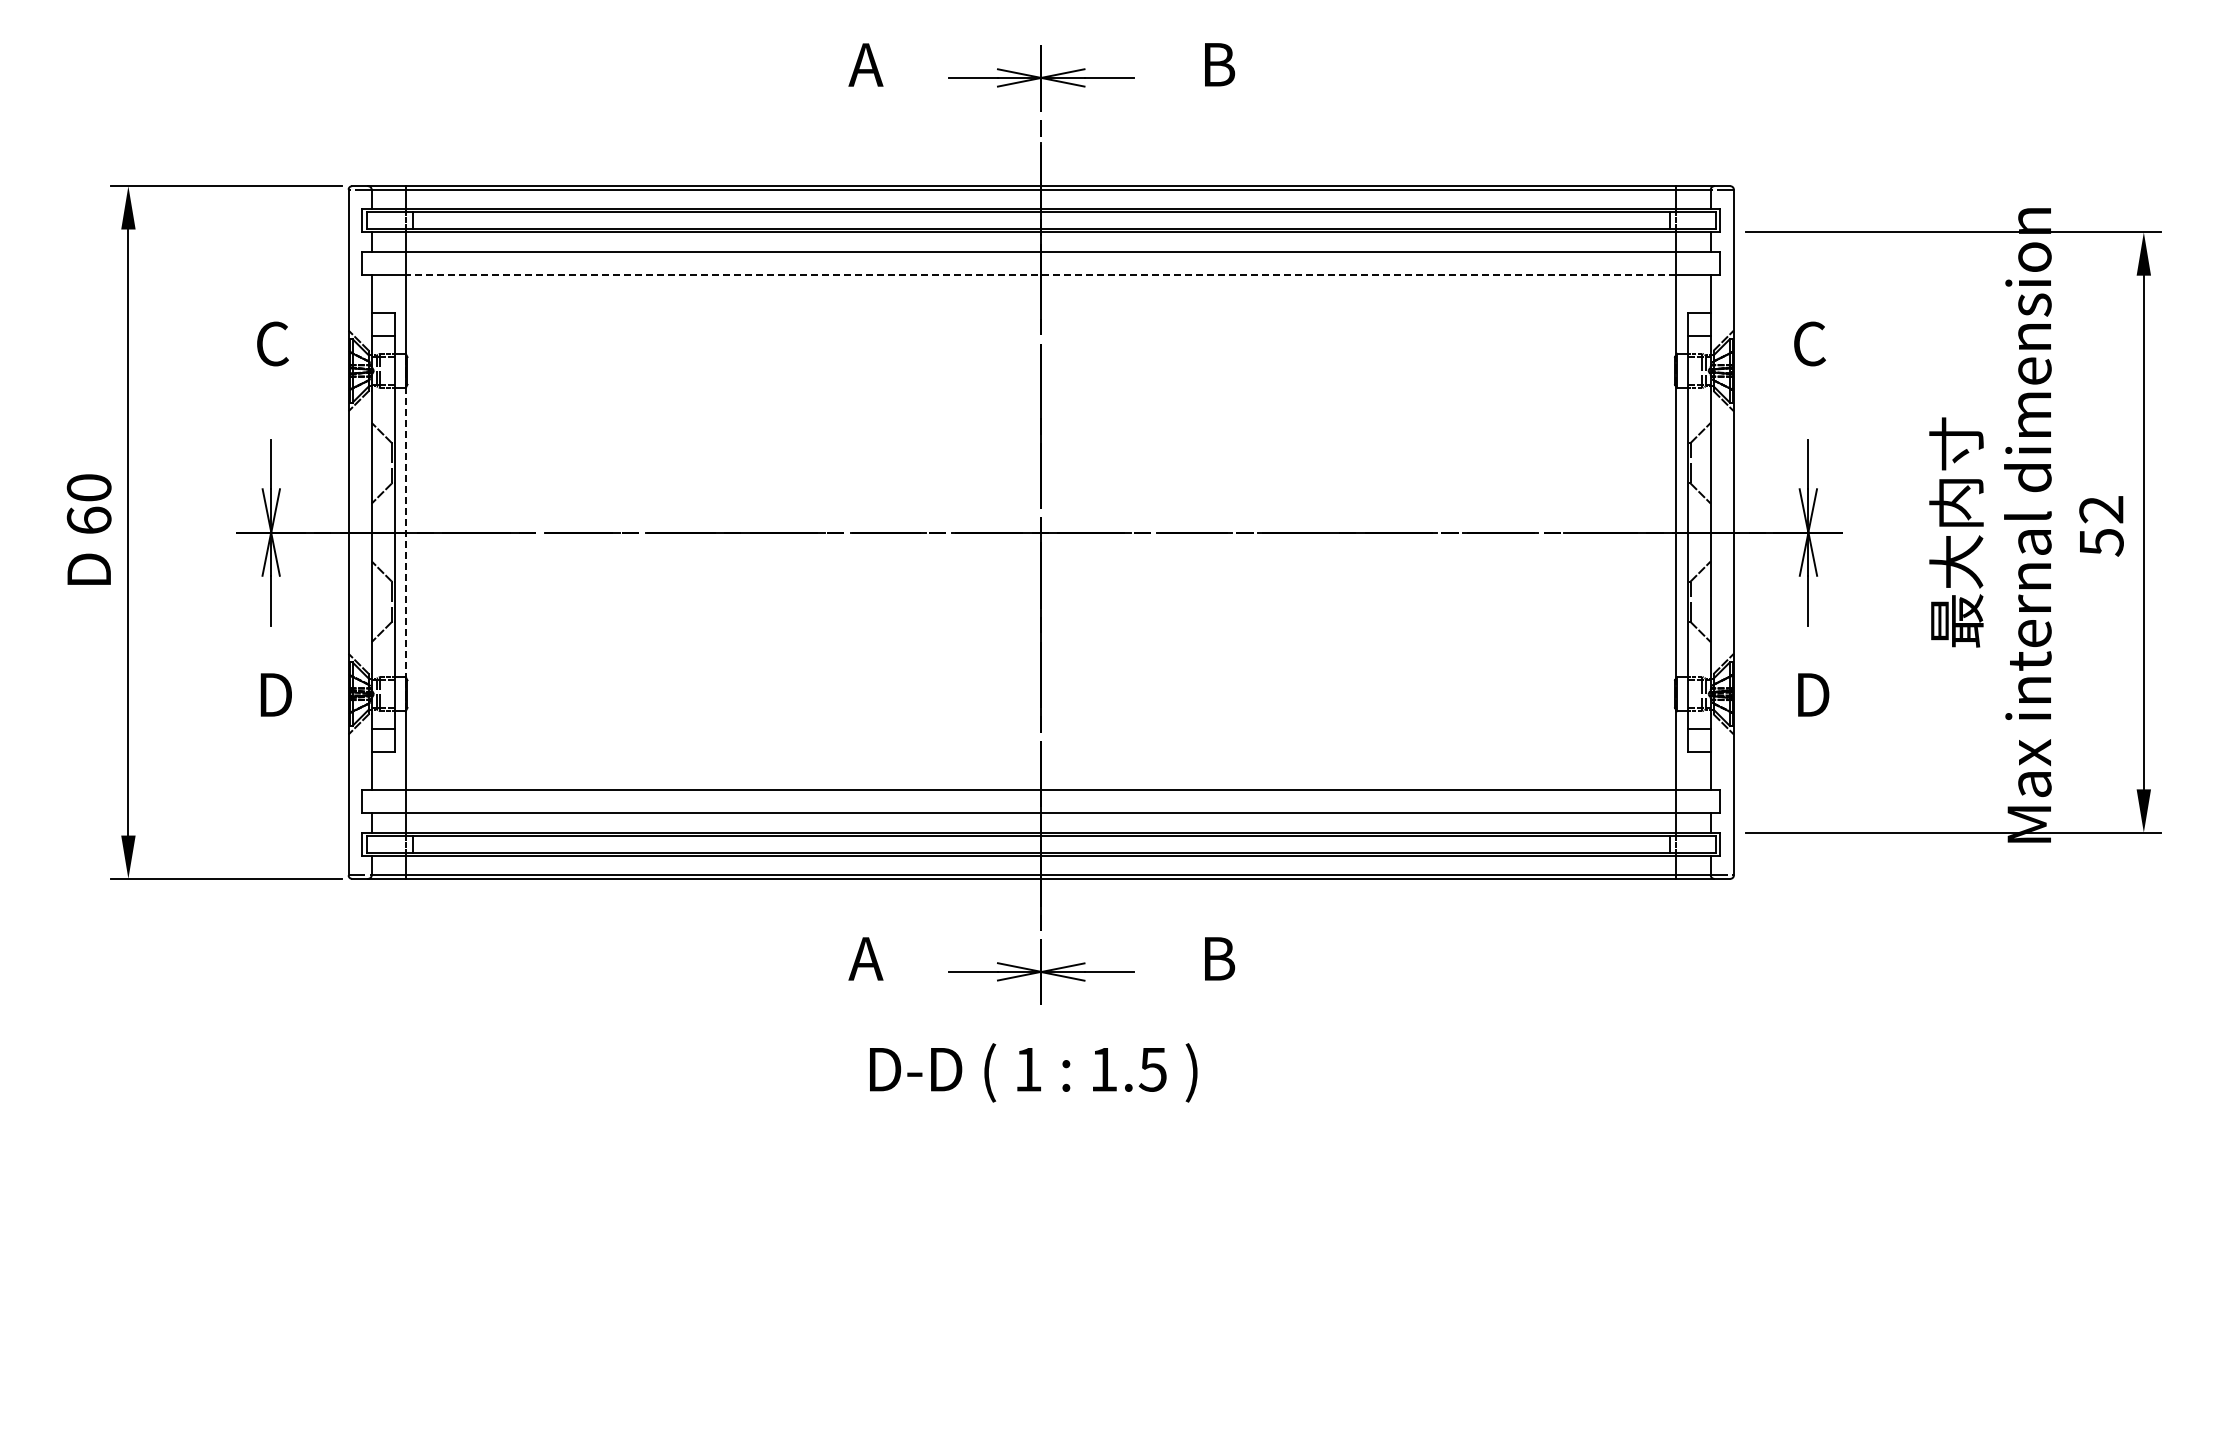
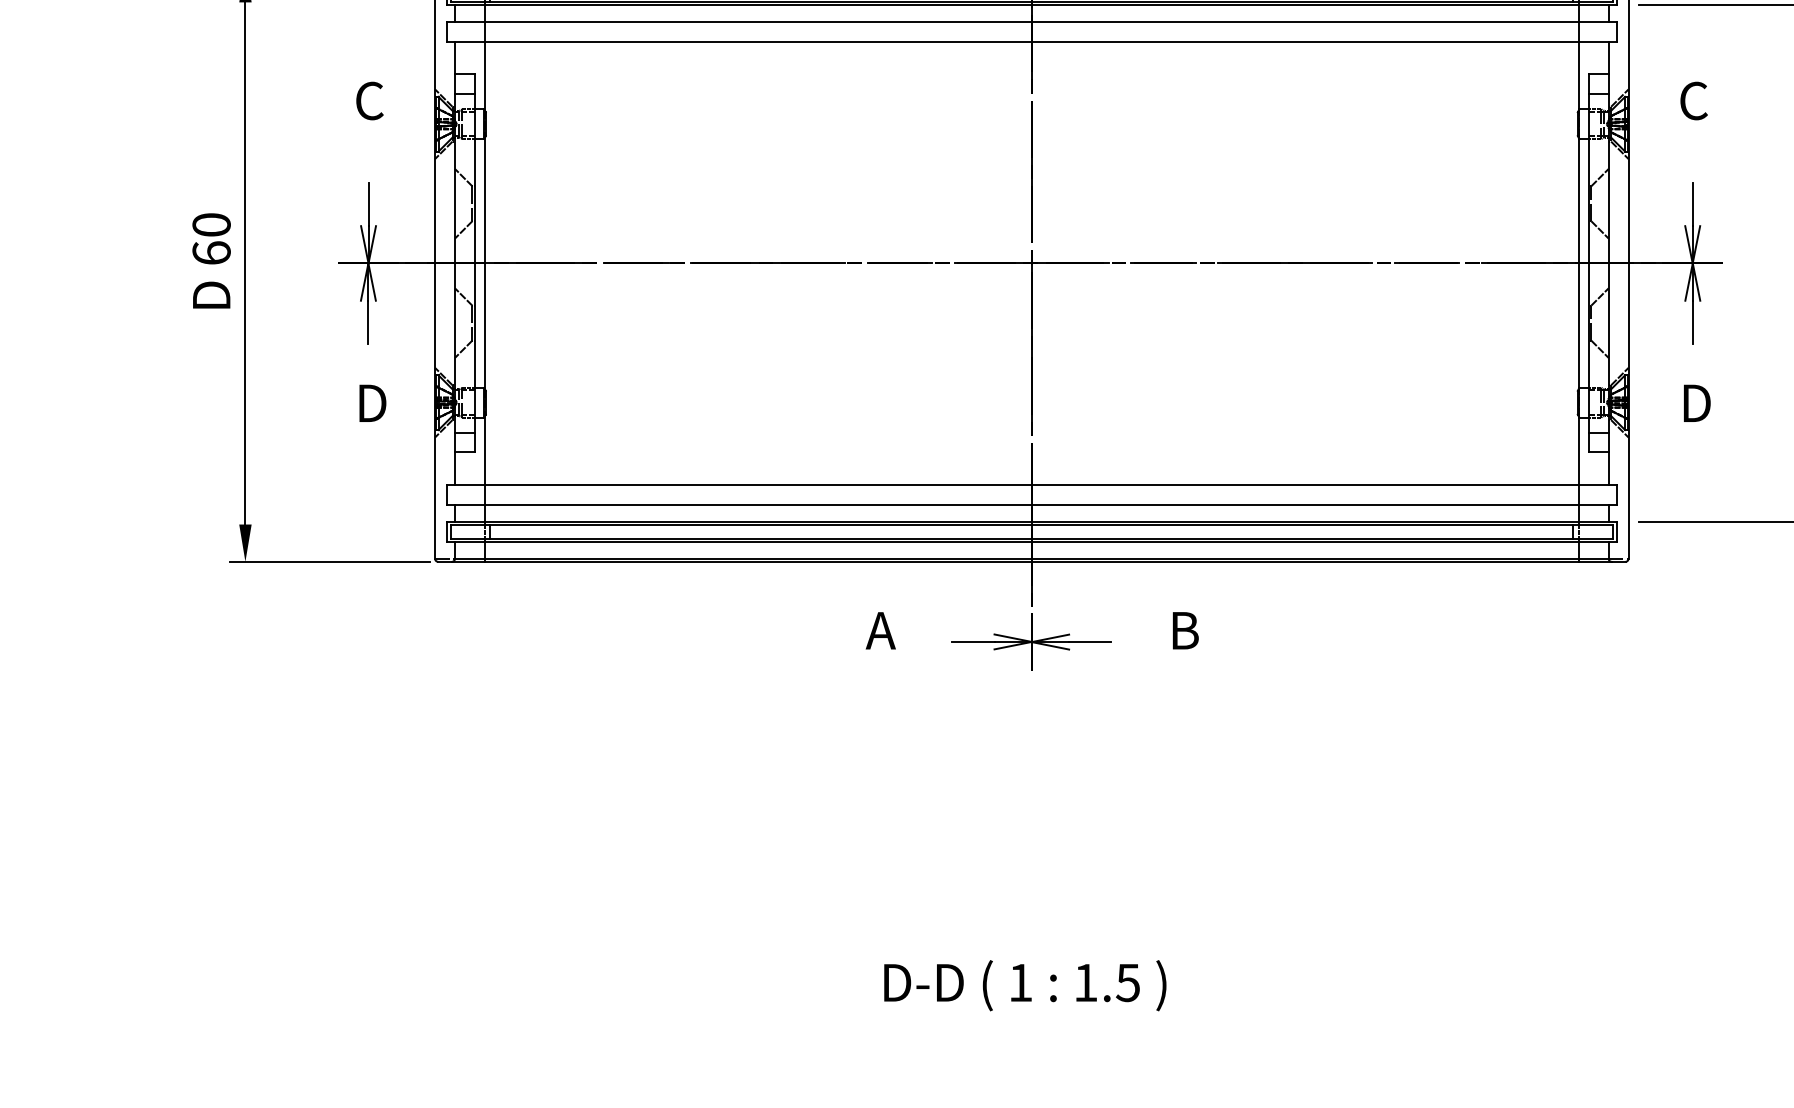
line: (1041, 275) -> (1032, 42), dashed -> solid
line: (406, 532) -> (485, 263), dashed -> solid
text: (1033, 1072) -> (1025, 985), moved

